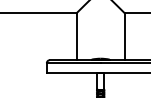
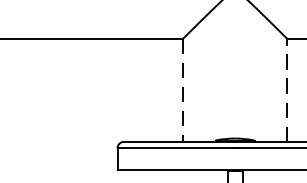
line: (76, 36) -> (182, 90), solid -> dashed
line: (124, 36) -> (287, 90), solid -> dashed

